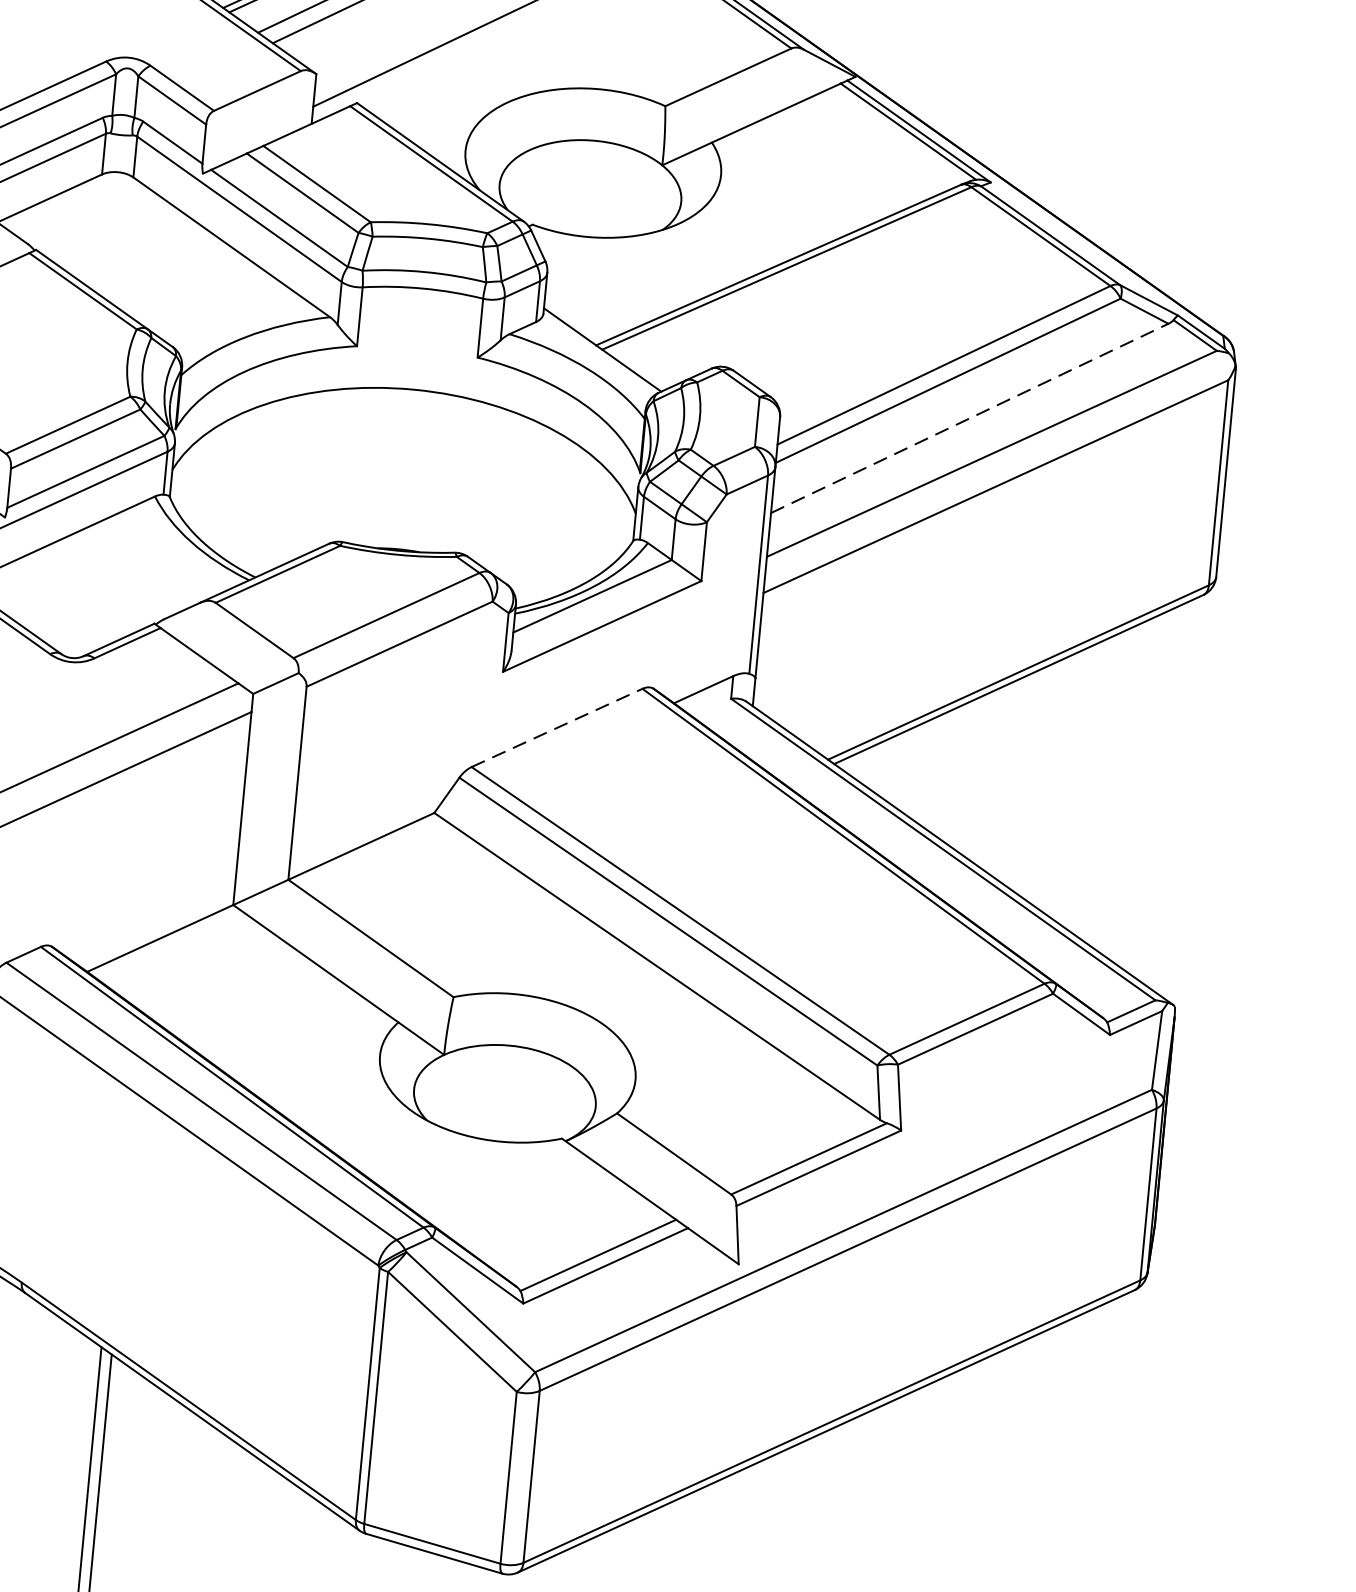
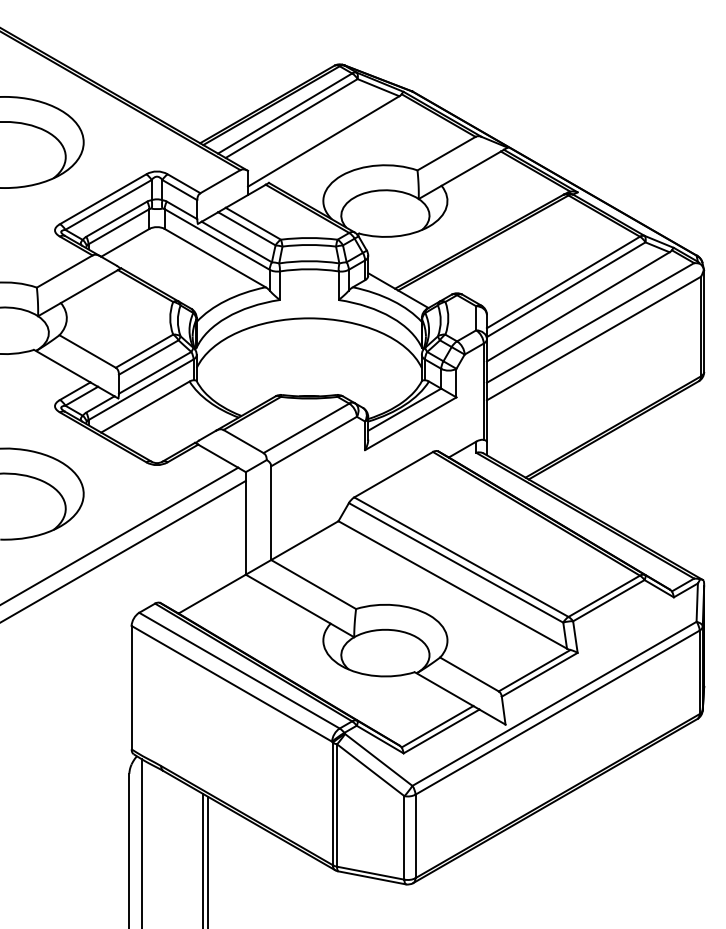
line: (970, 417) -> (578, 306), dashed -> solid
line: (558, 727) -> (394, 474), dashed -> solid

